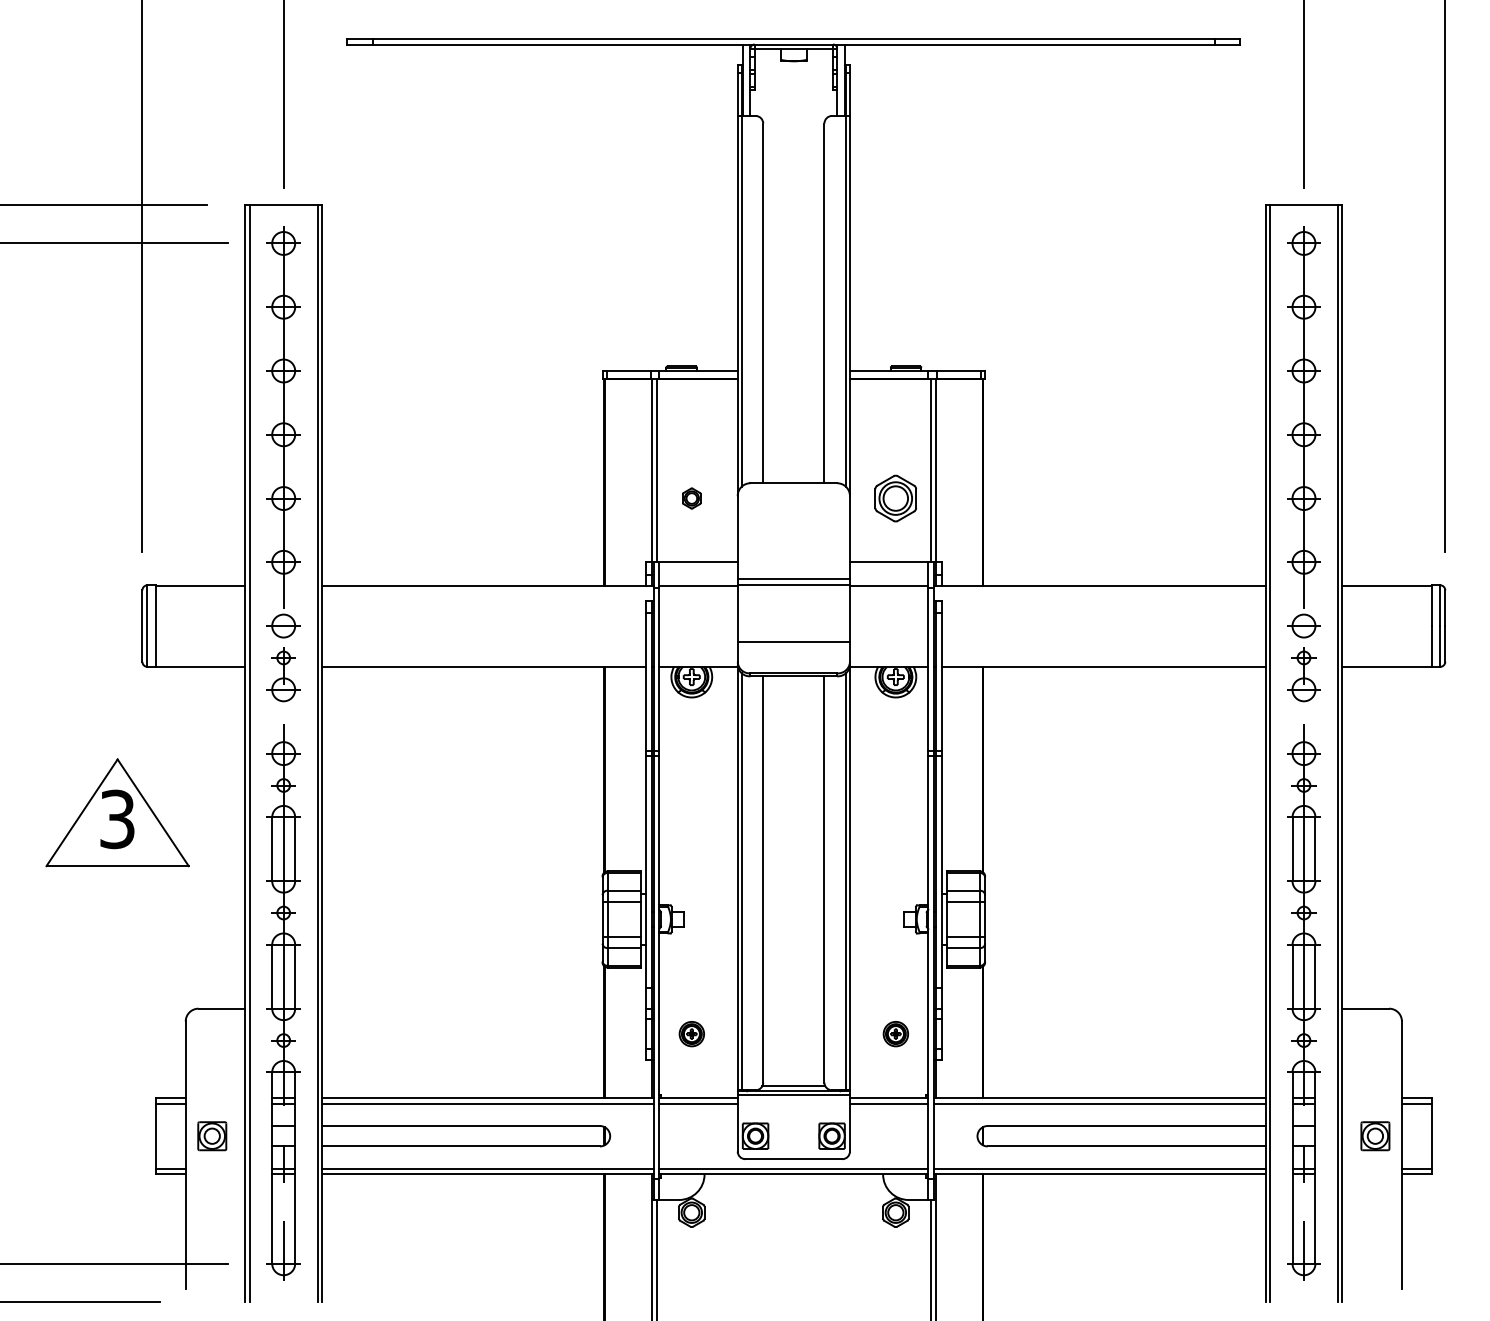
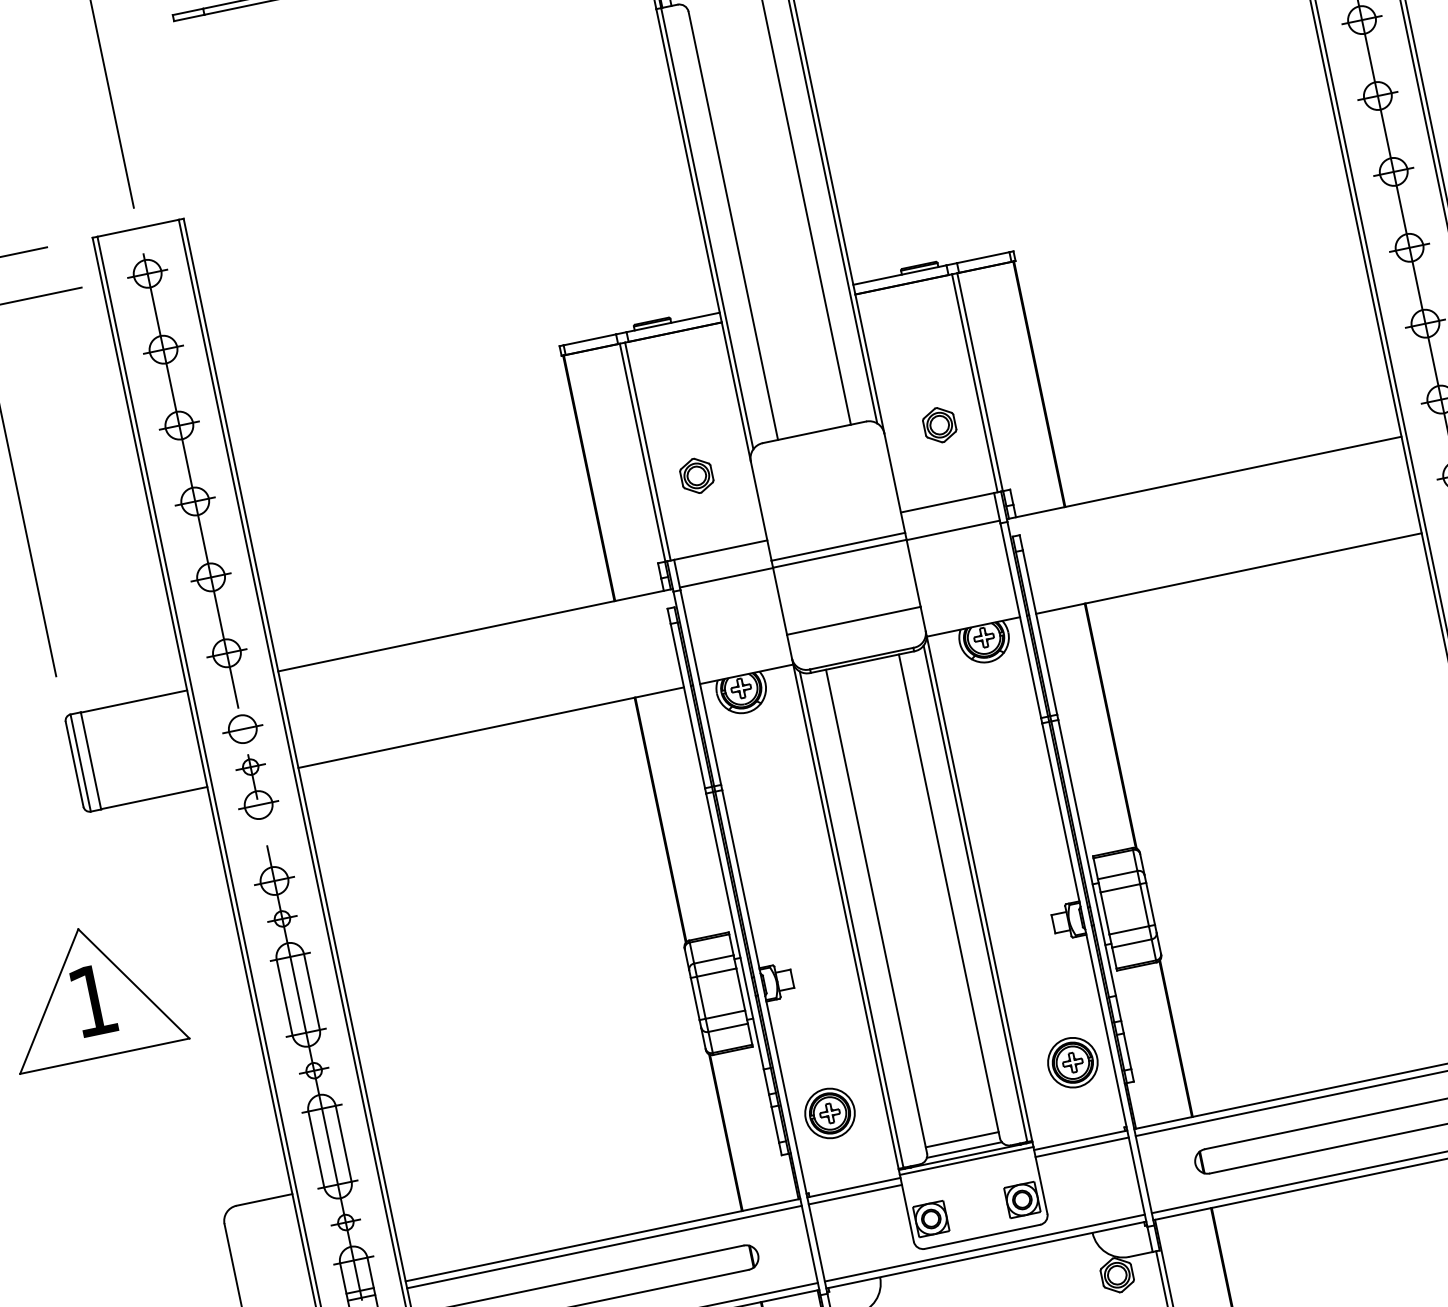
part: (691, 498) -> (696, 475), size x1.43
part: (895, 498) -> (939, 425), size x0.62
text: (117, 819) -> (93, 1000), 3 -> 1
part: (691, 1033) -> (829, 1112), size x1.67
part: (895, 1033) -> (1072, 1061), size x1.67
line: (793, 1077) -> (961, 1139), added

